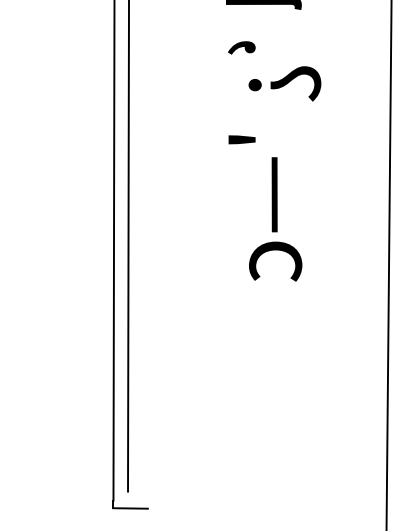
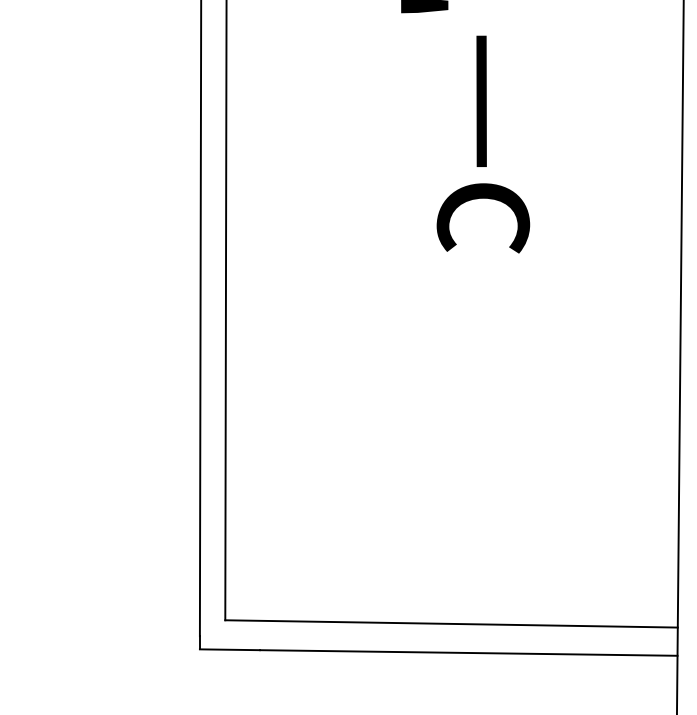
line: (257, 493) -> (451, 623), added
line: (266, 509) -> (467, 651), added

